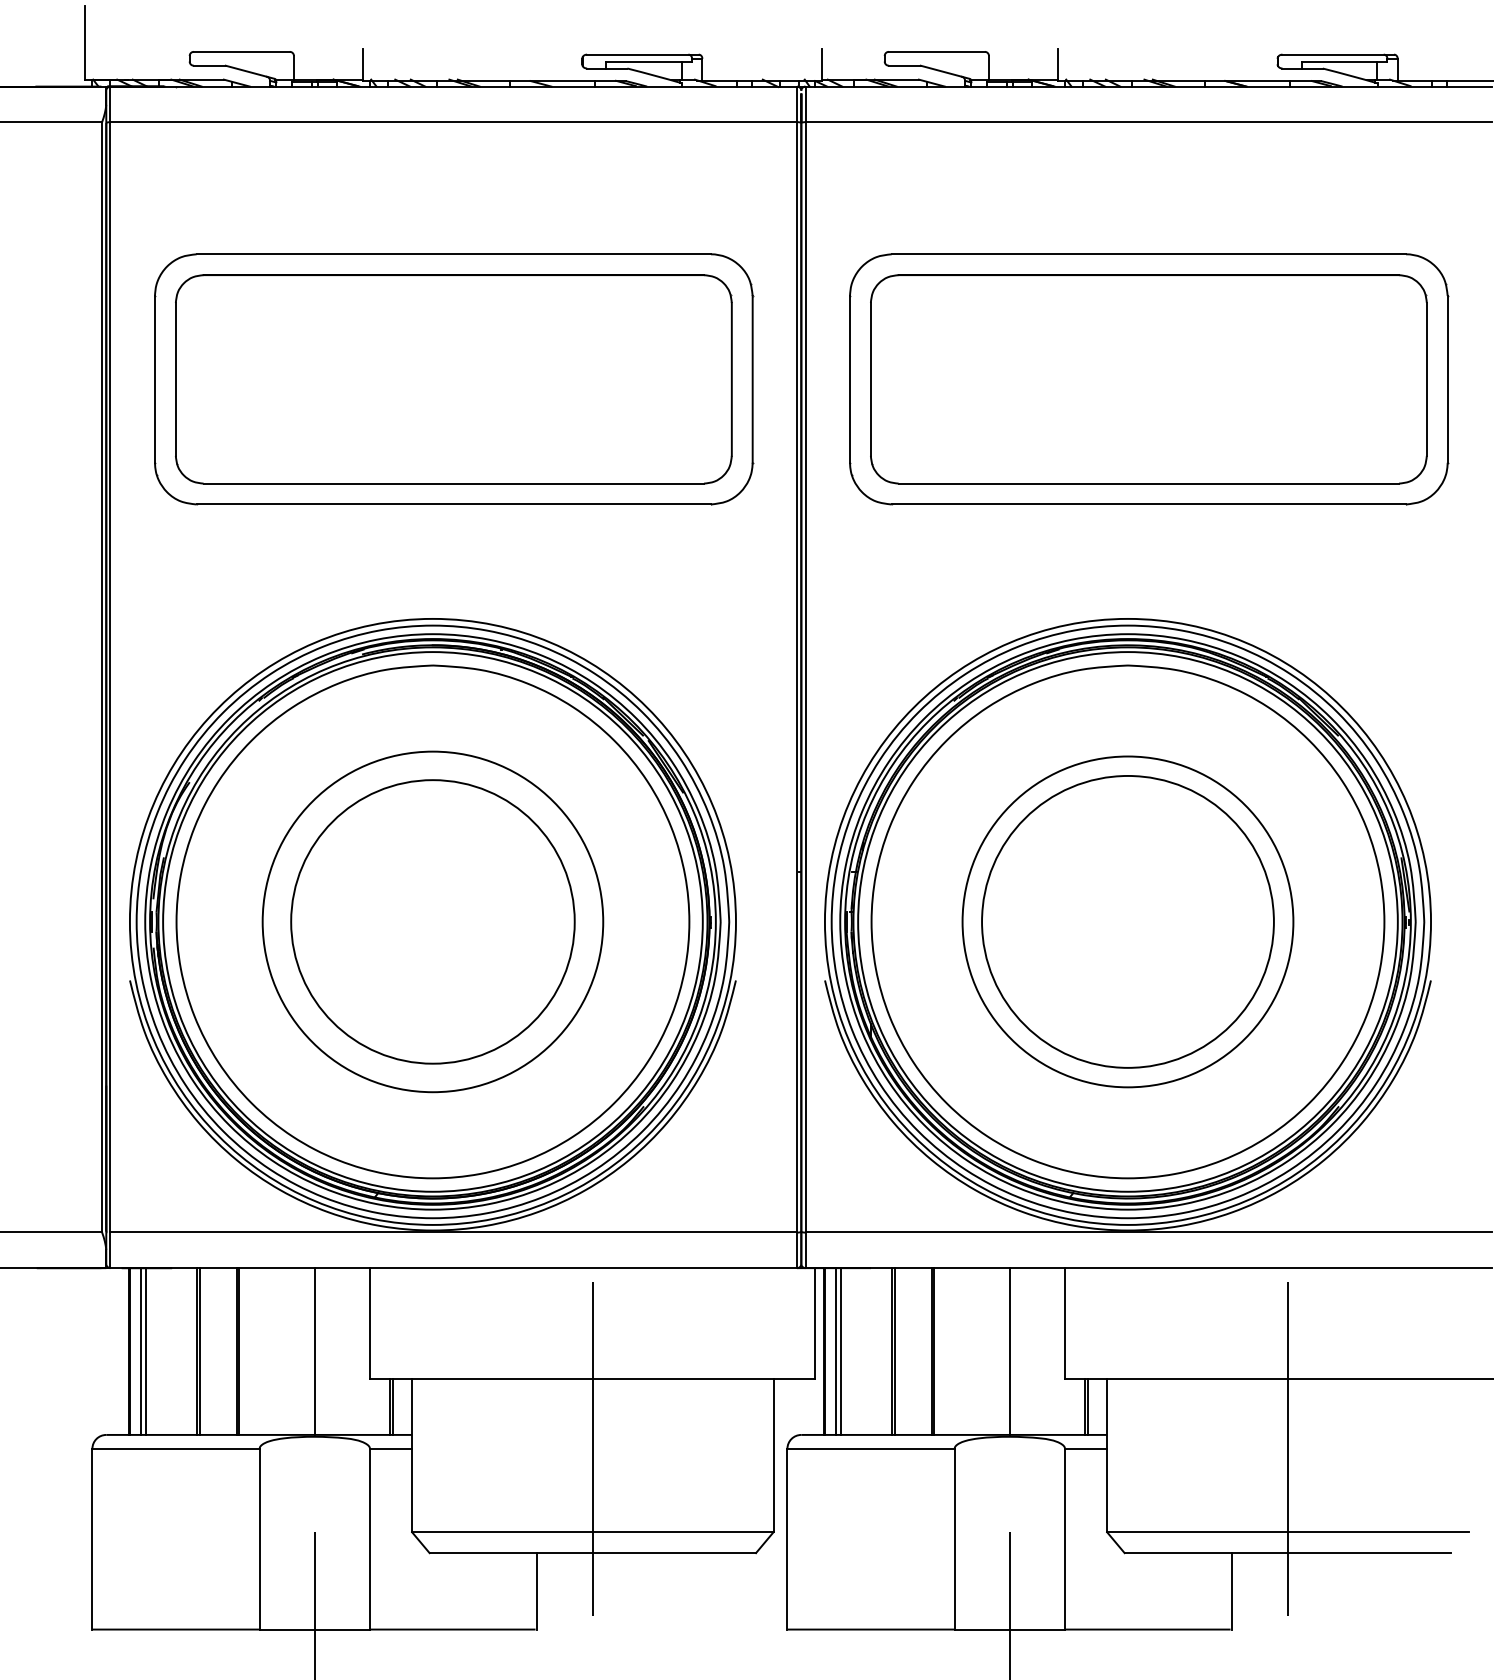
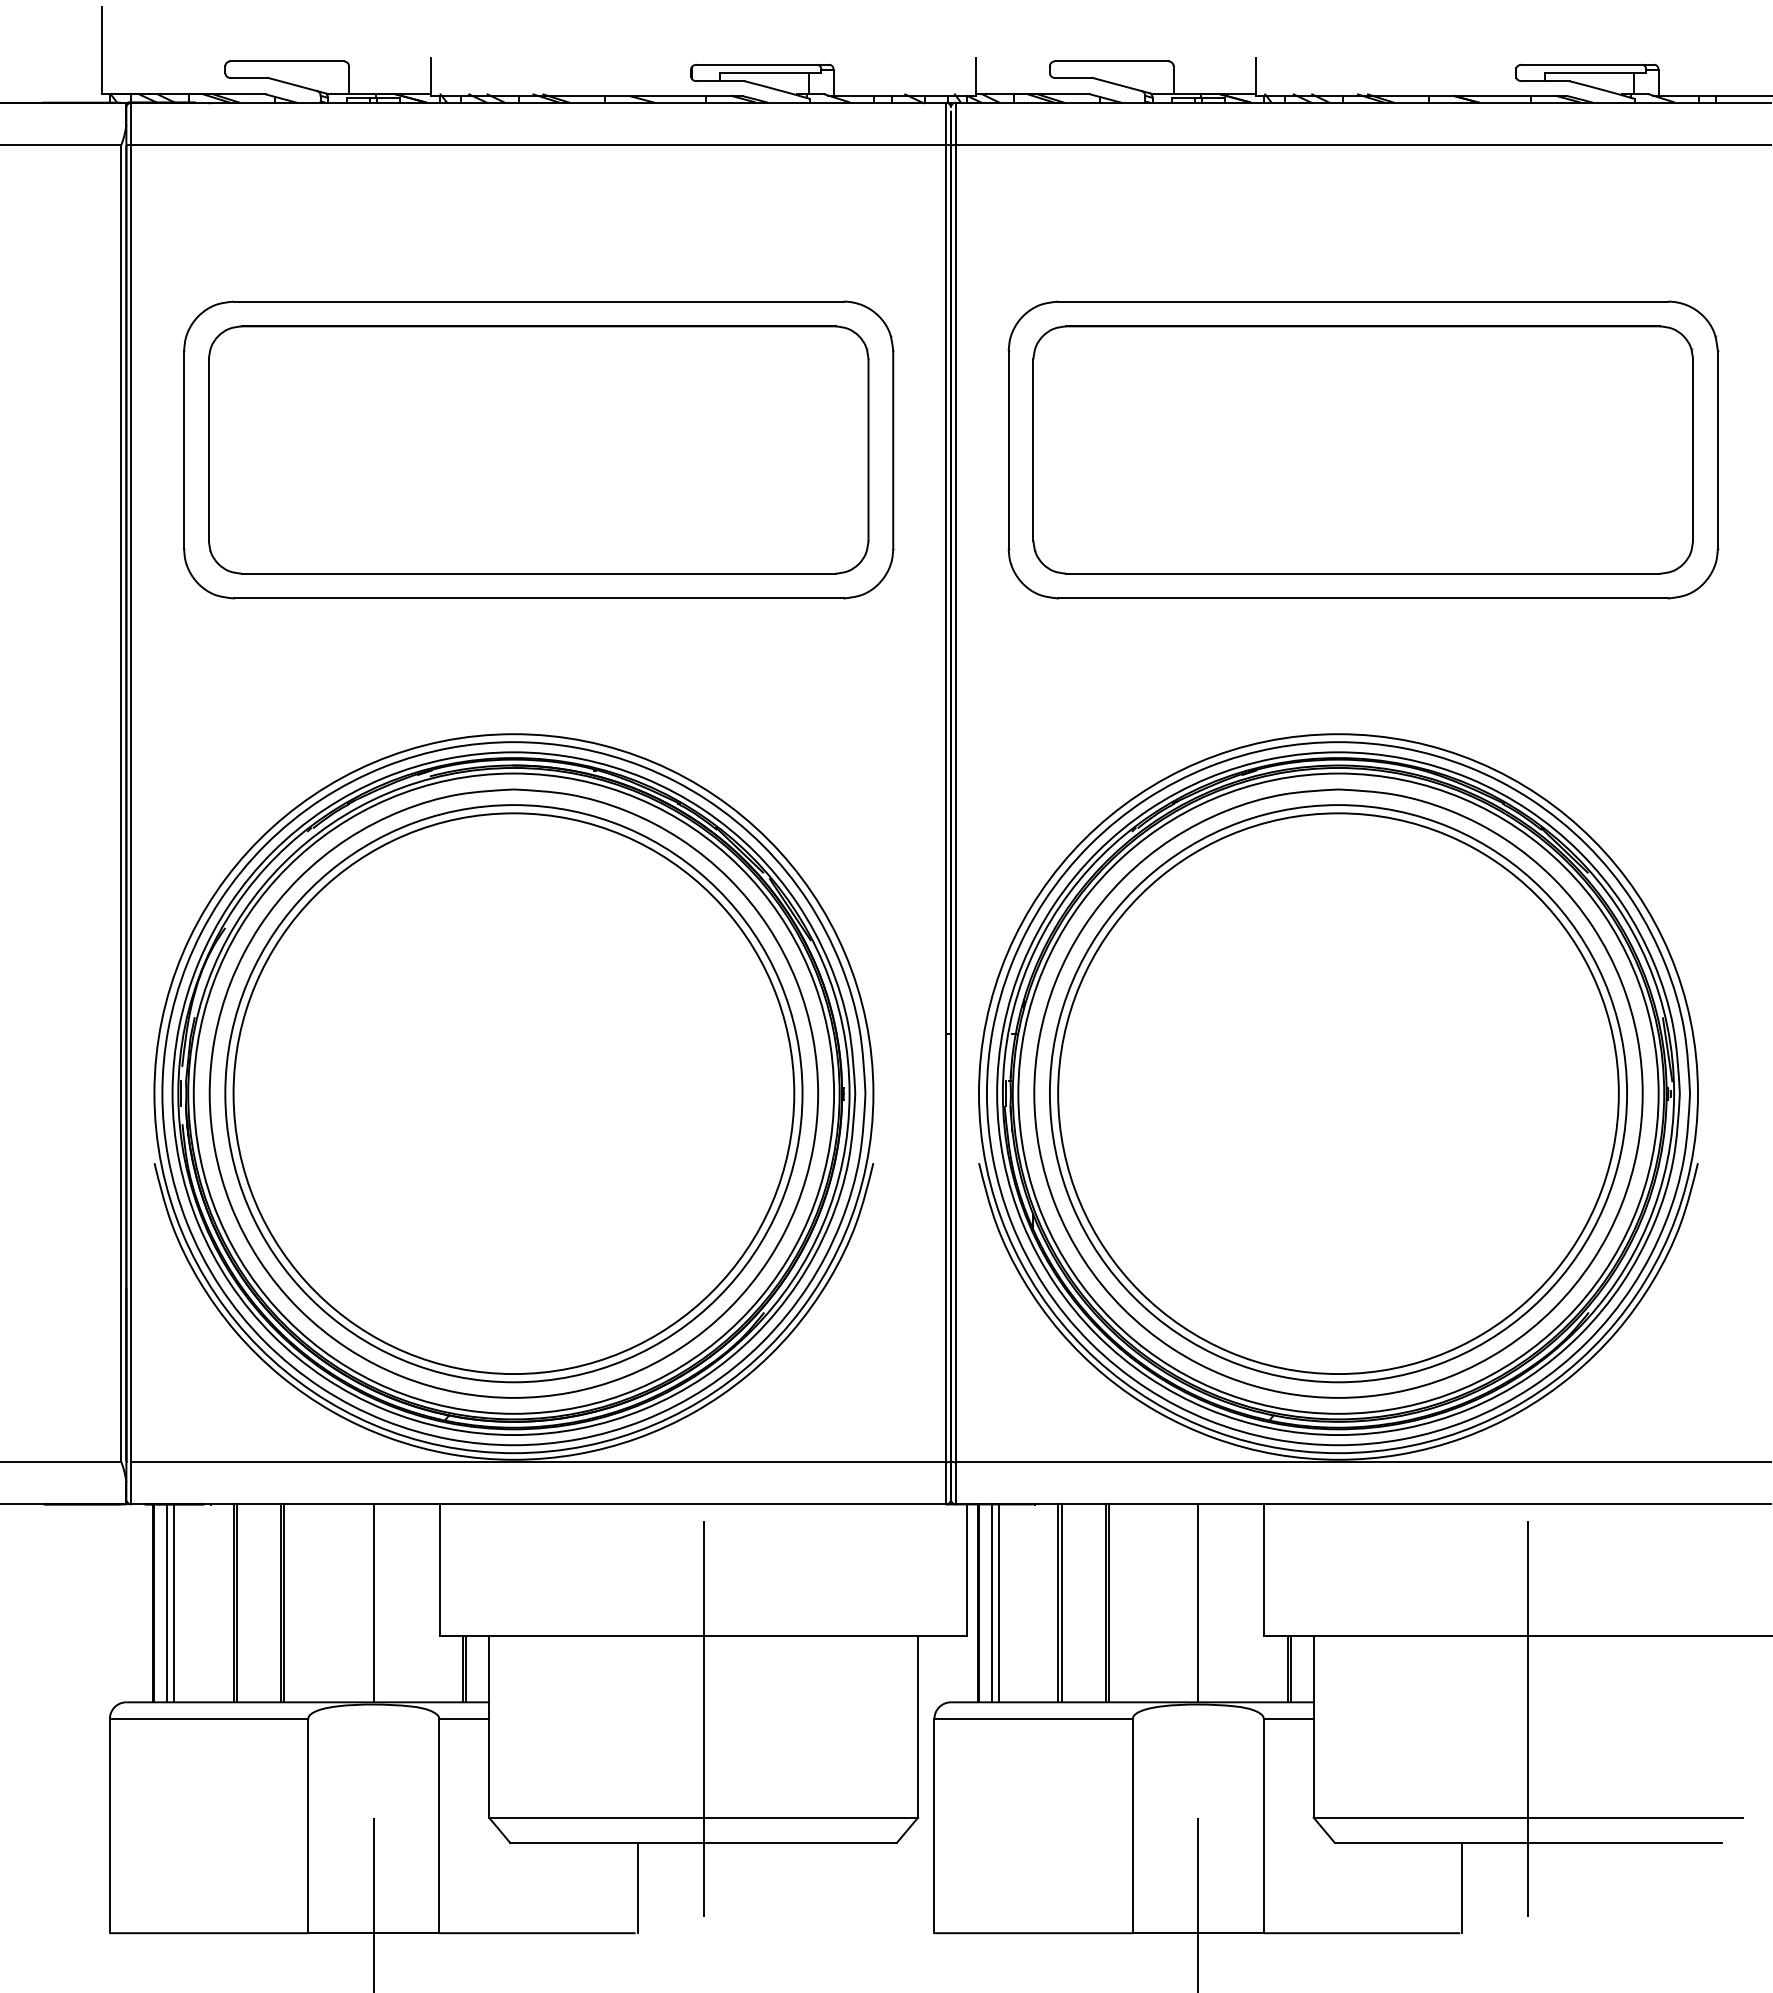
circle: (432, 921) -> (513, 1093), size x1.43
circle: (432, 921) -> (513, 1093), size x1.67
circle: (1127, 921) -> (1338, 1093), size x1.43
circle: (1127, 921) -> (1338, 1093), size x1.67

